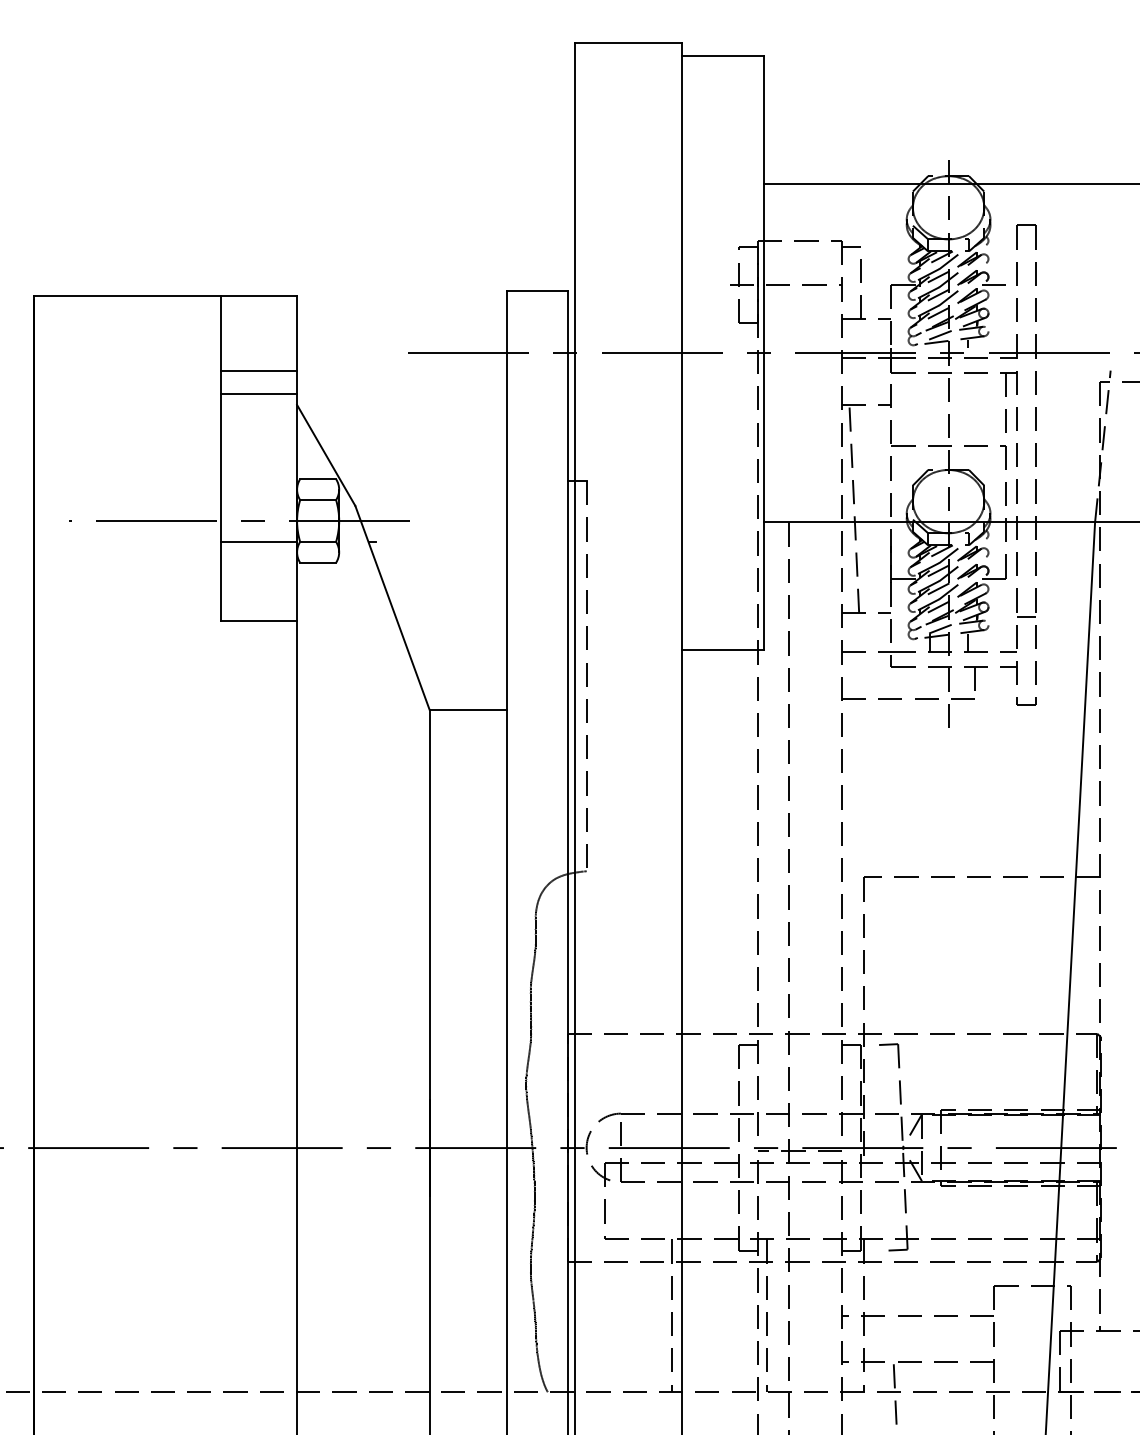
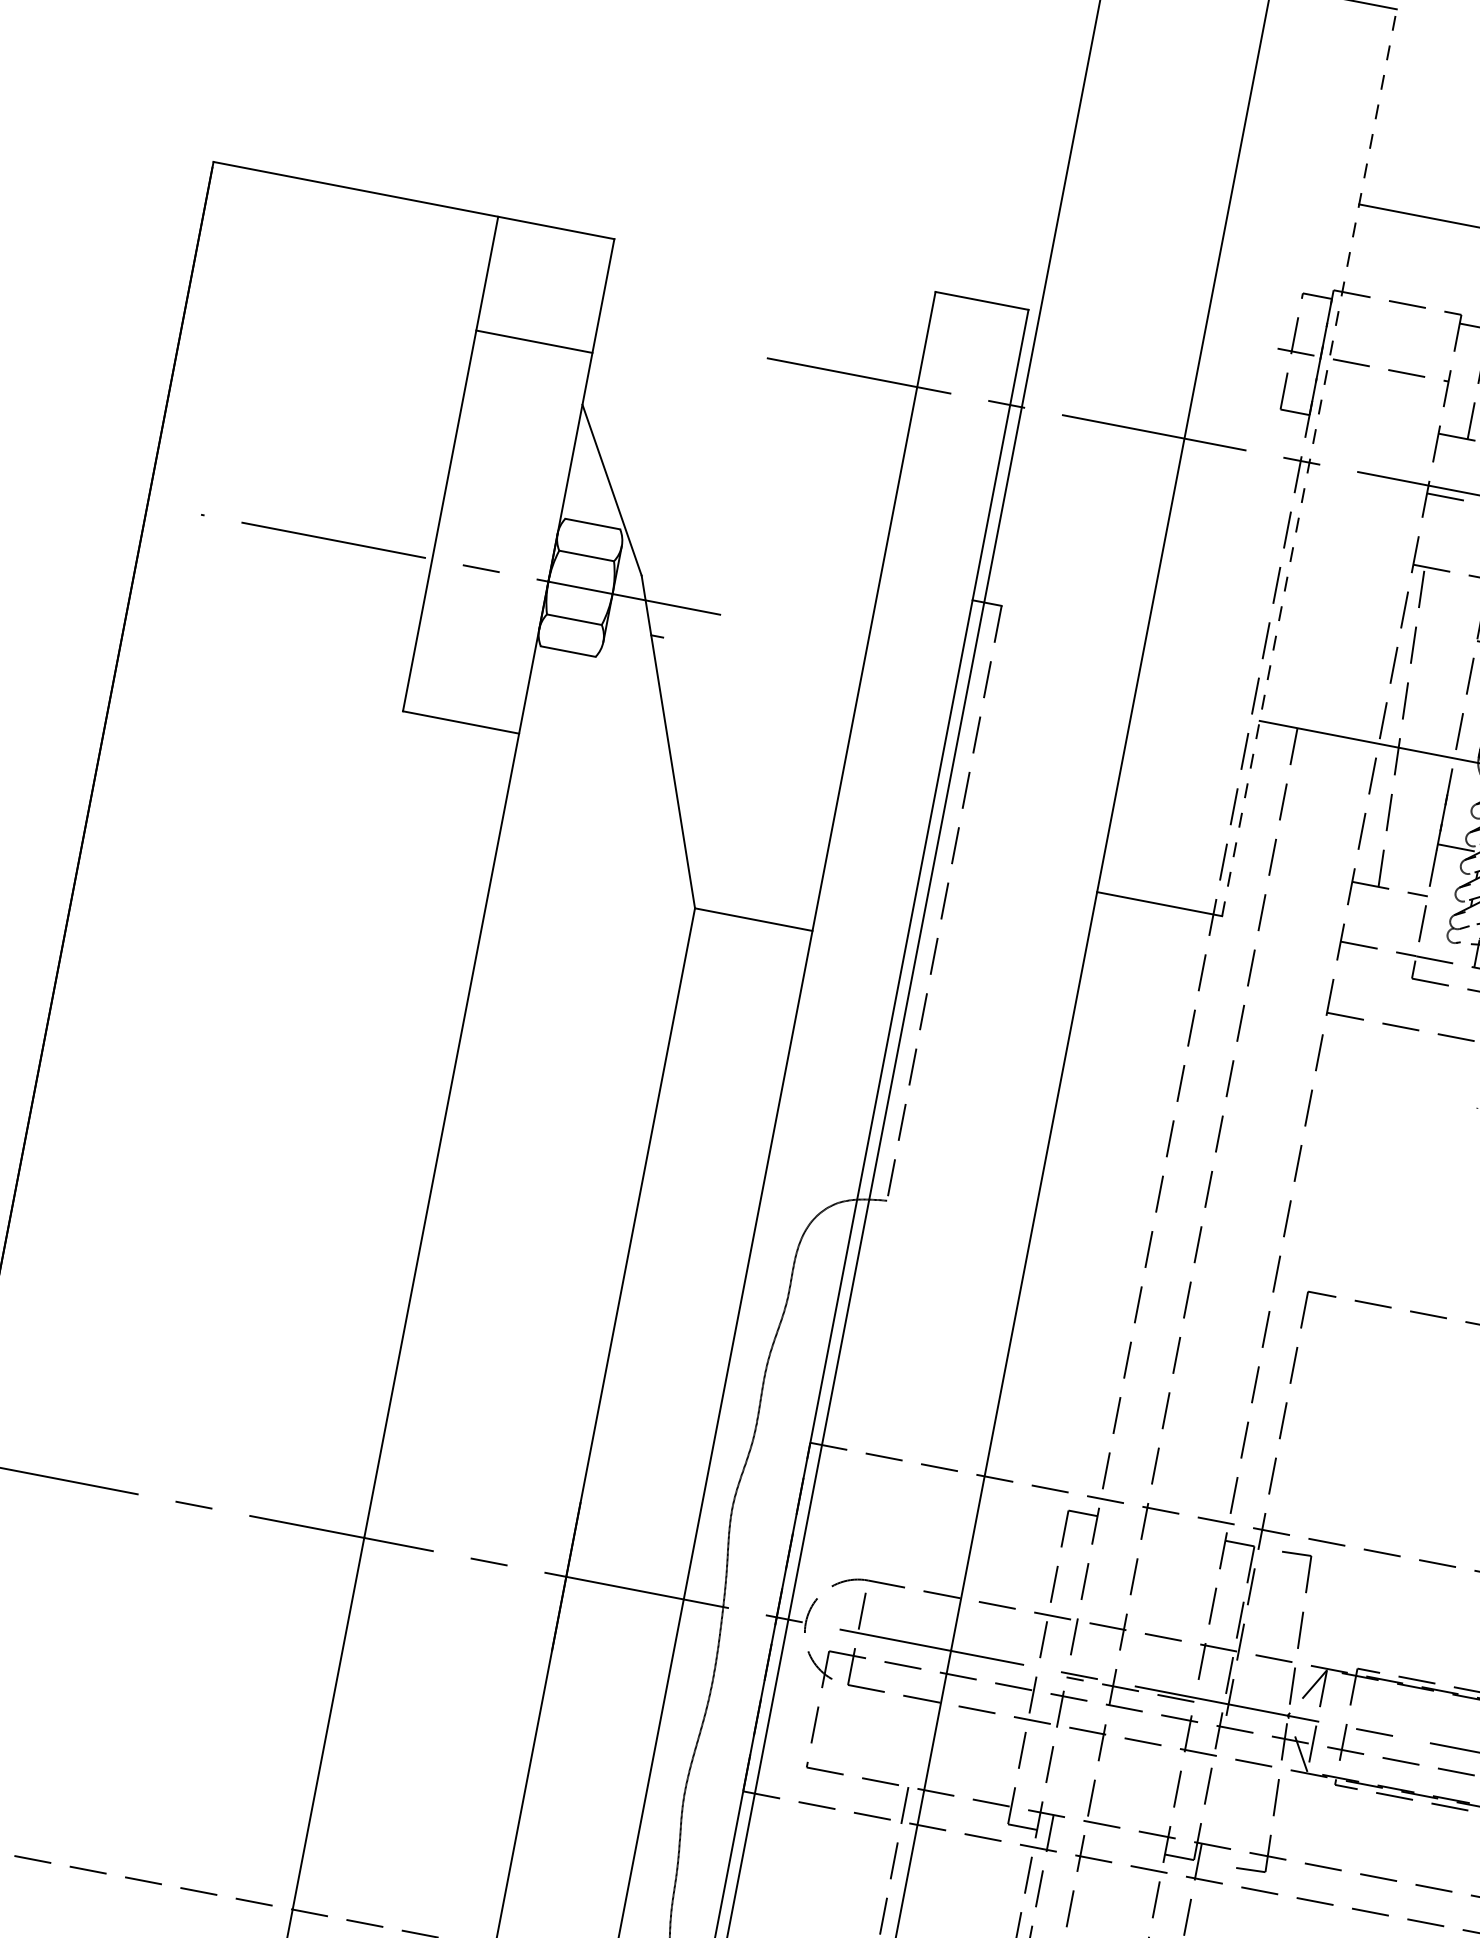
line: (763, 352) -> (1309, 461), solid -> dashed
line: (258, 393) -> (527, 375), removed
line: (258, 542) -> (483, 603), removed

